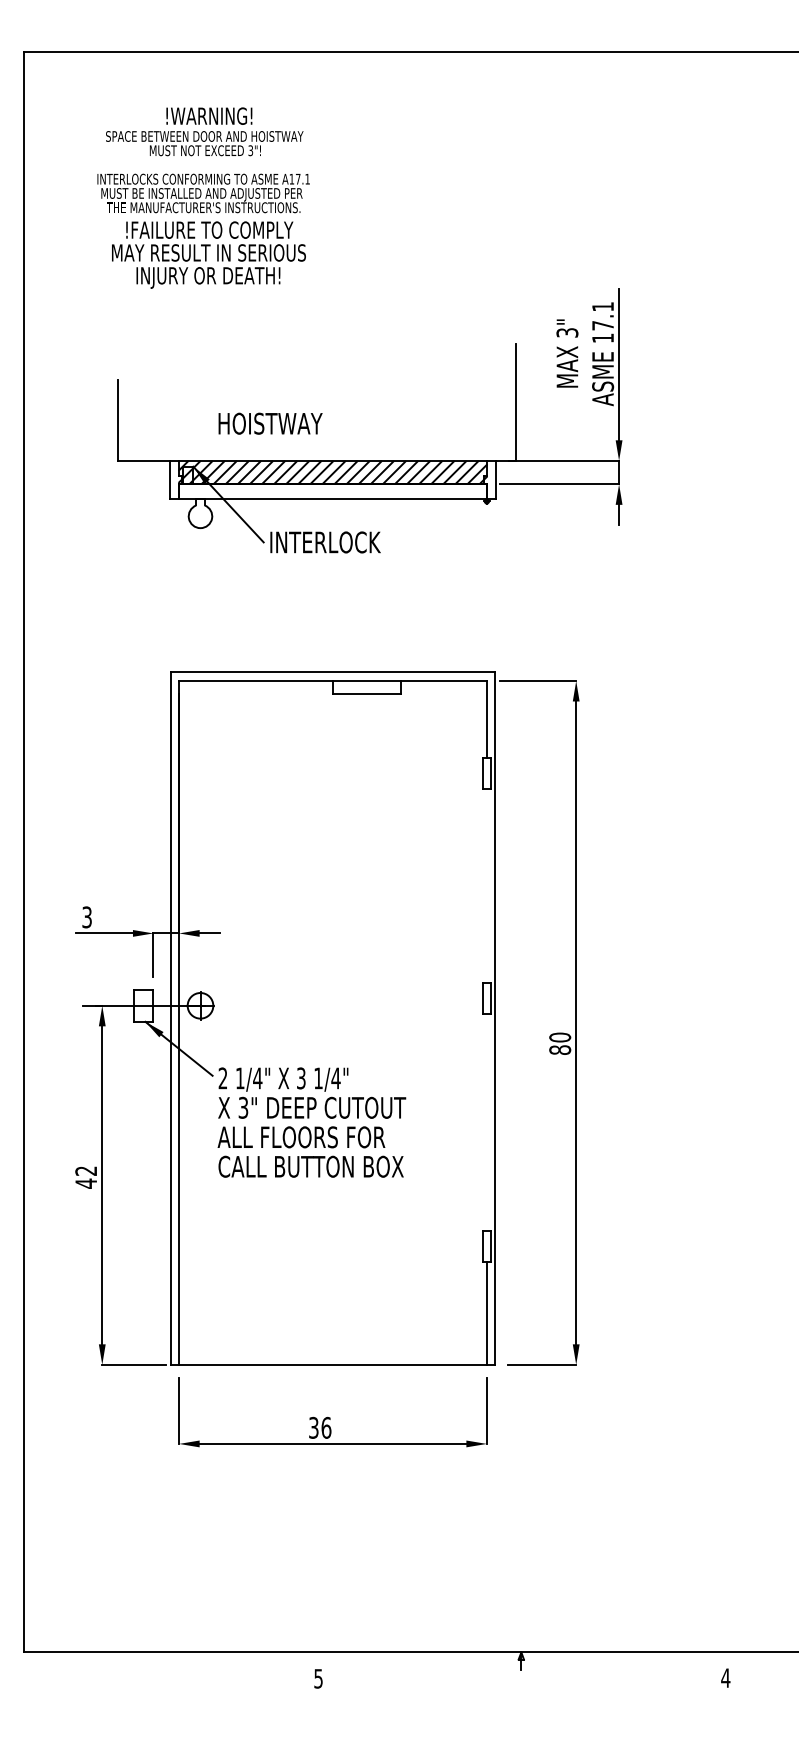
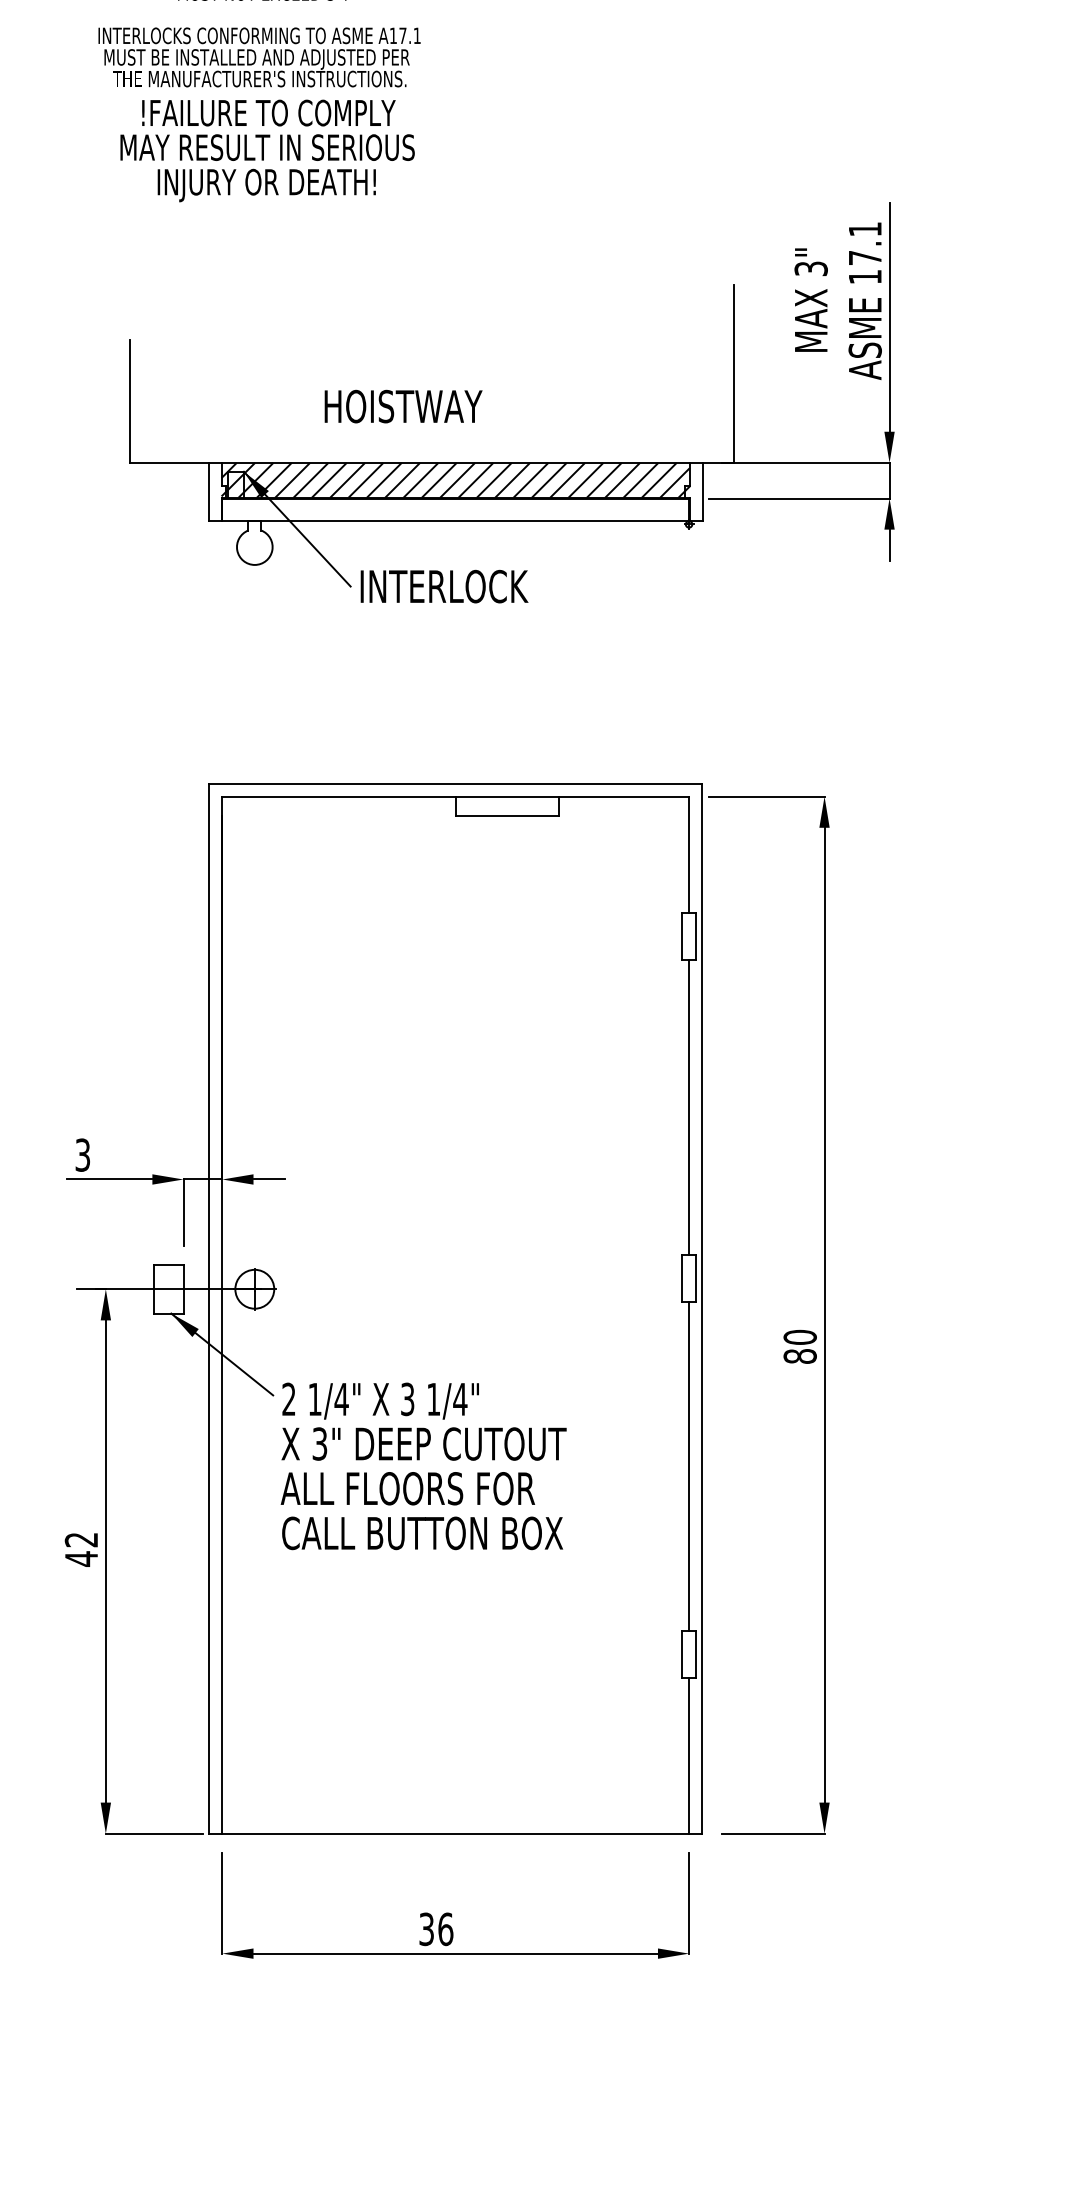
text: (270, 423) -> (403, 406), moved
line: (486, 885) -> (688, 1106), added
line: (486, 1122) -> (688, 1466), added

